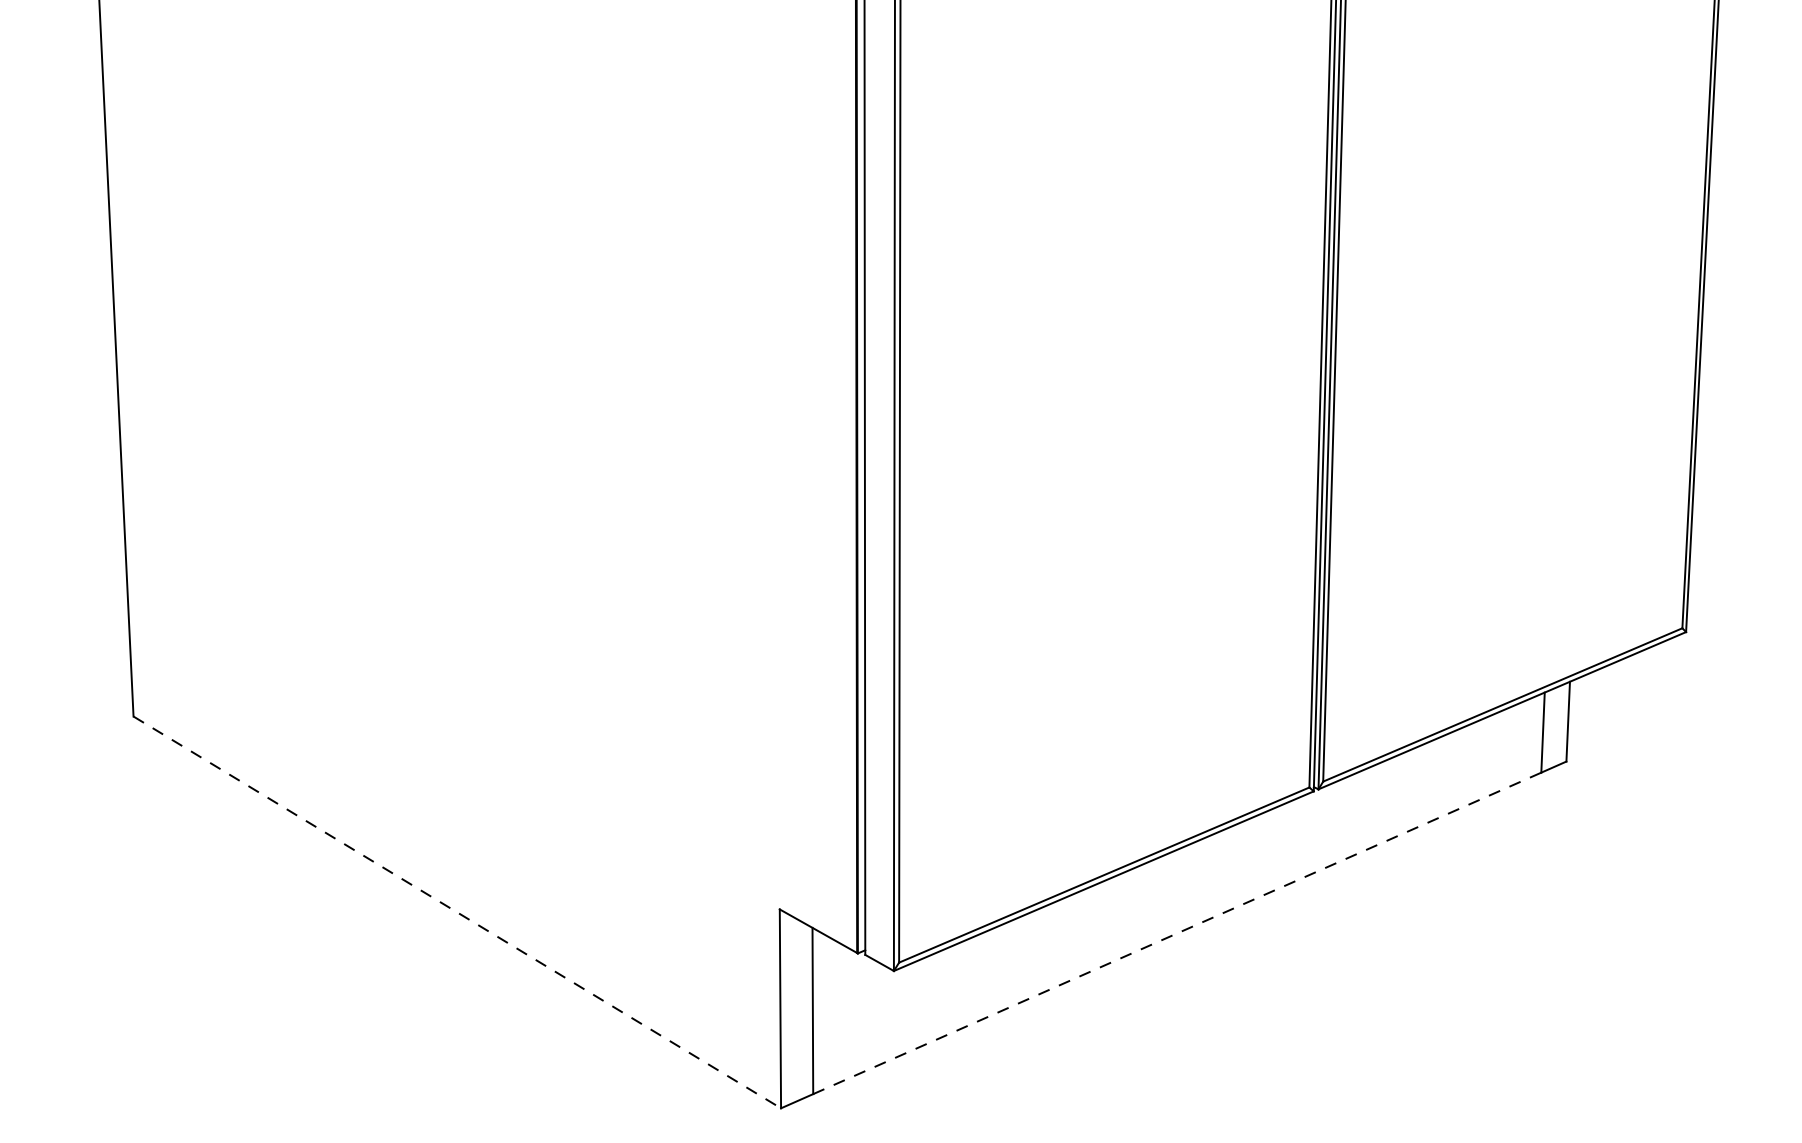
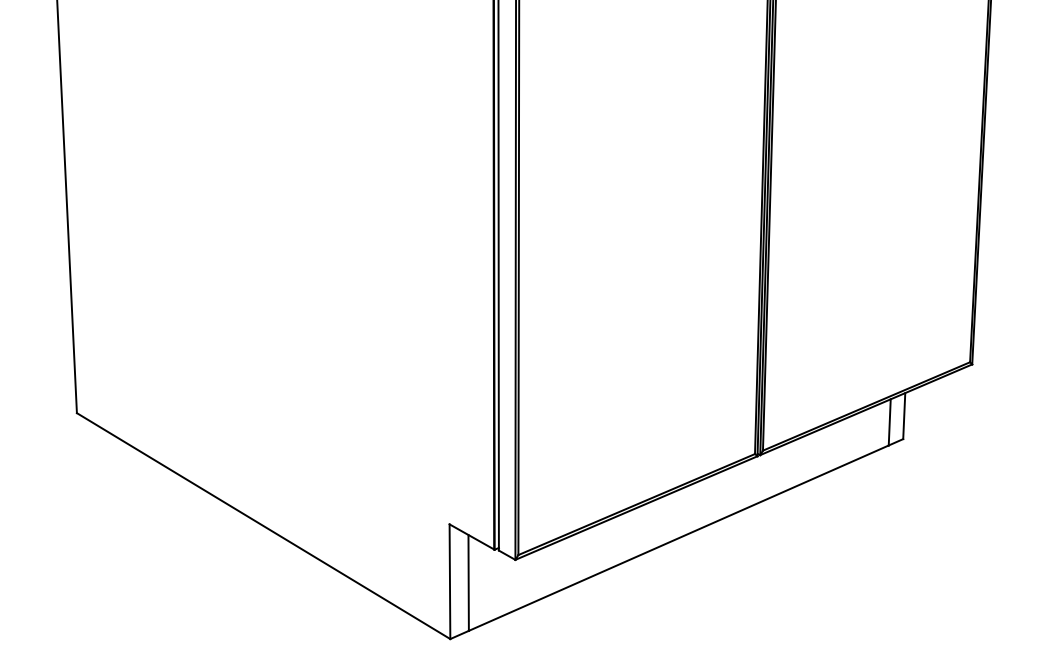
line: (458, 913) -> (264, 526), dashed -> solid
line: (1178, 932) -> (679, 537), dashed -> solid

